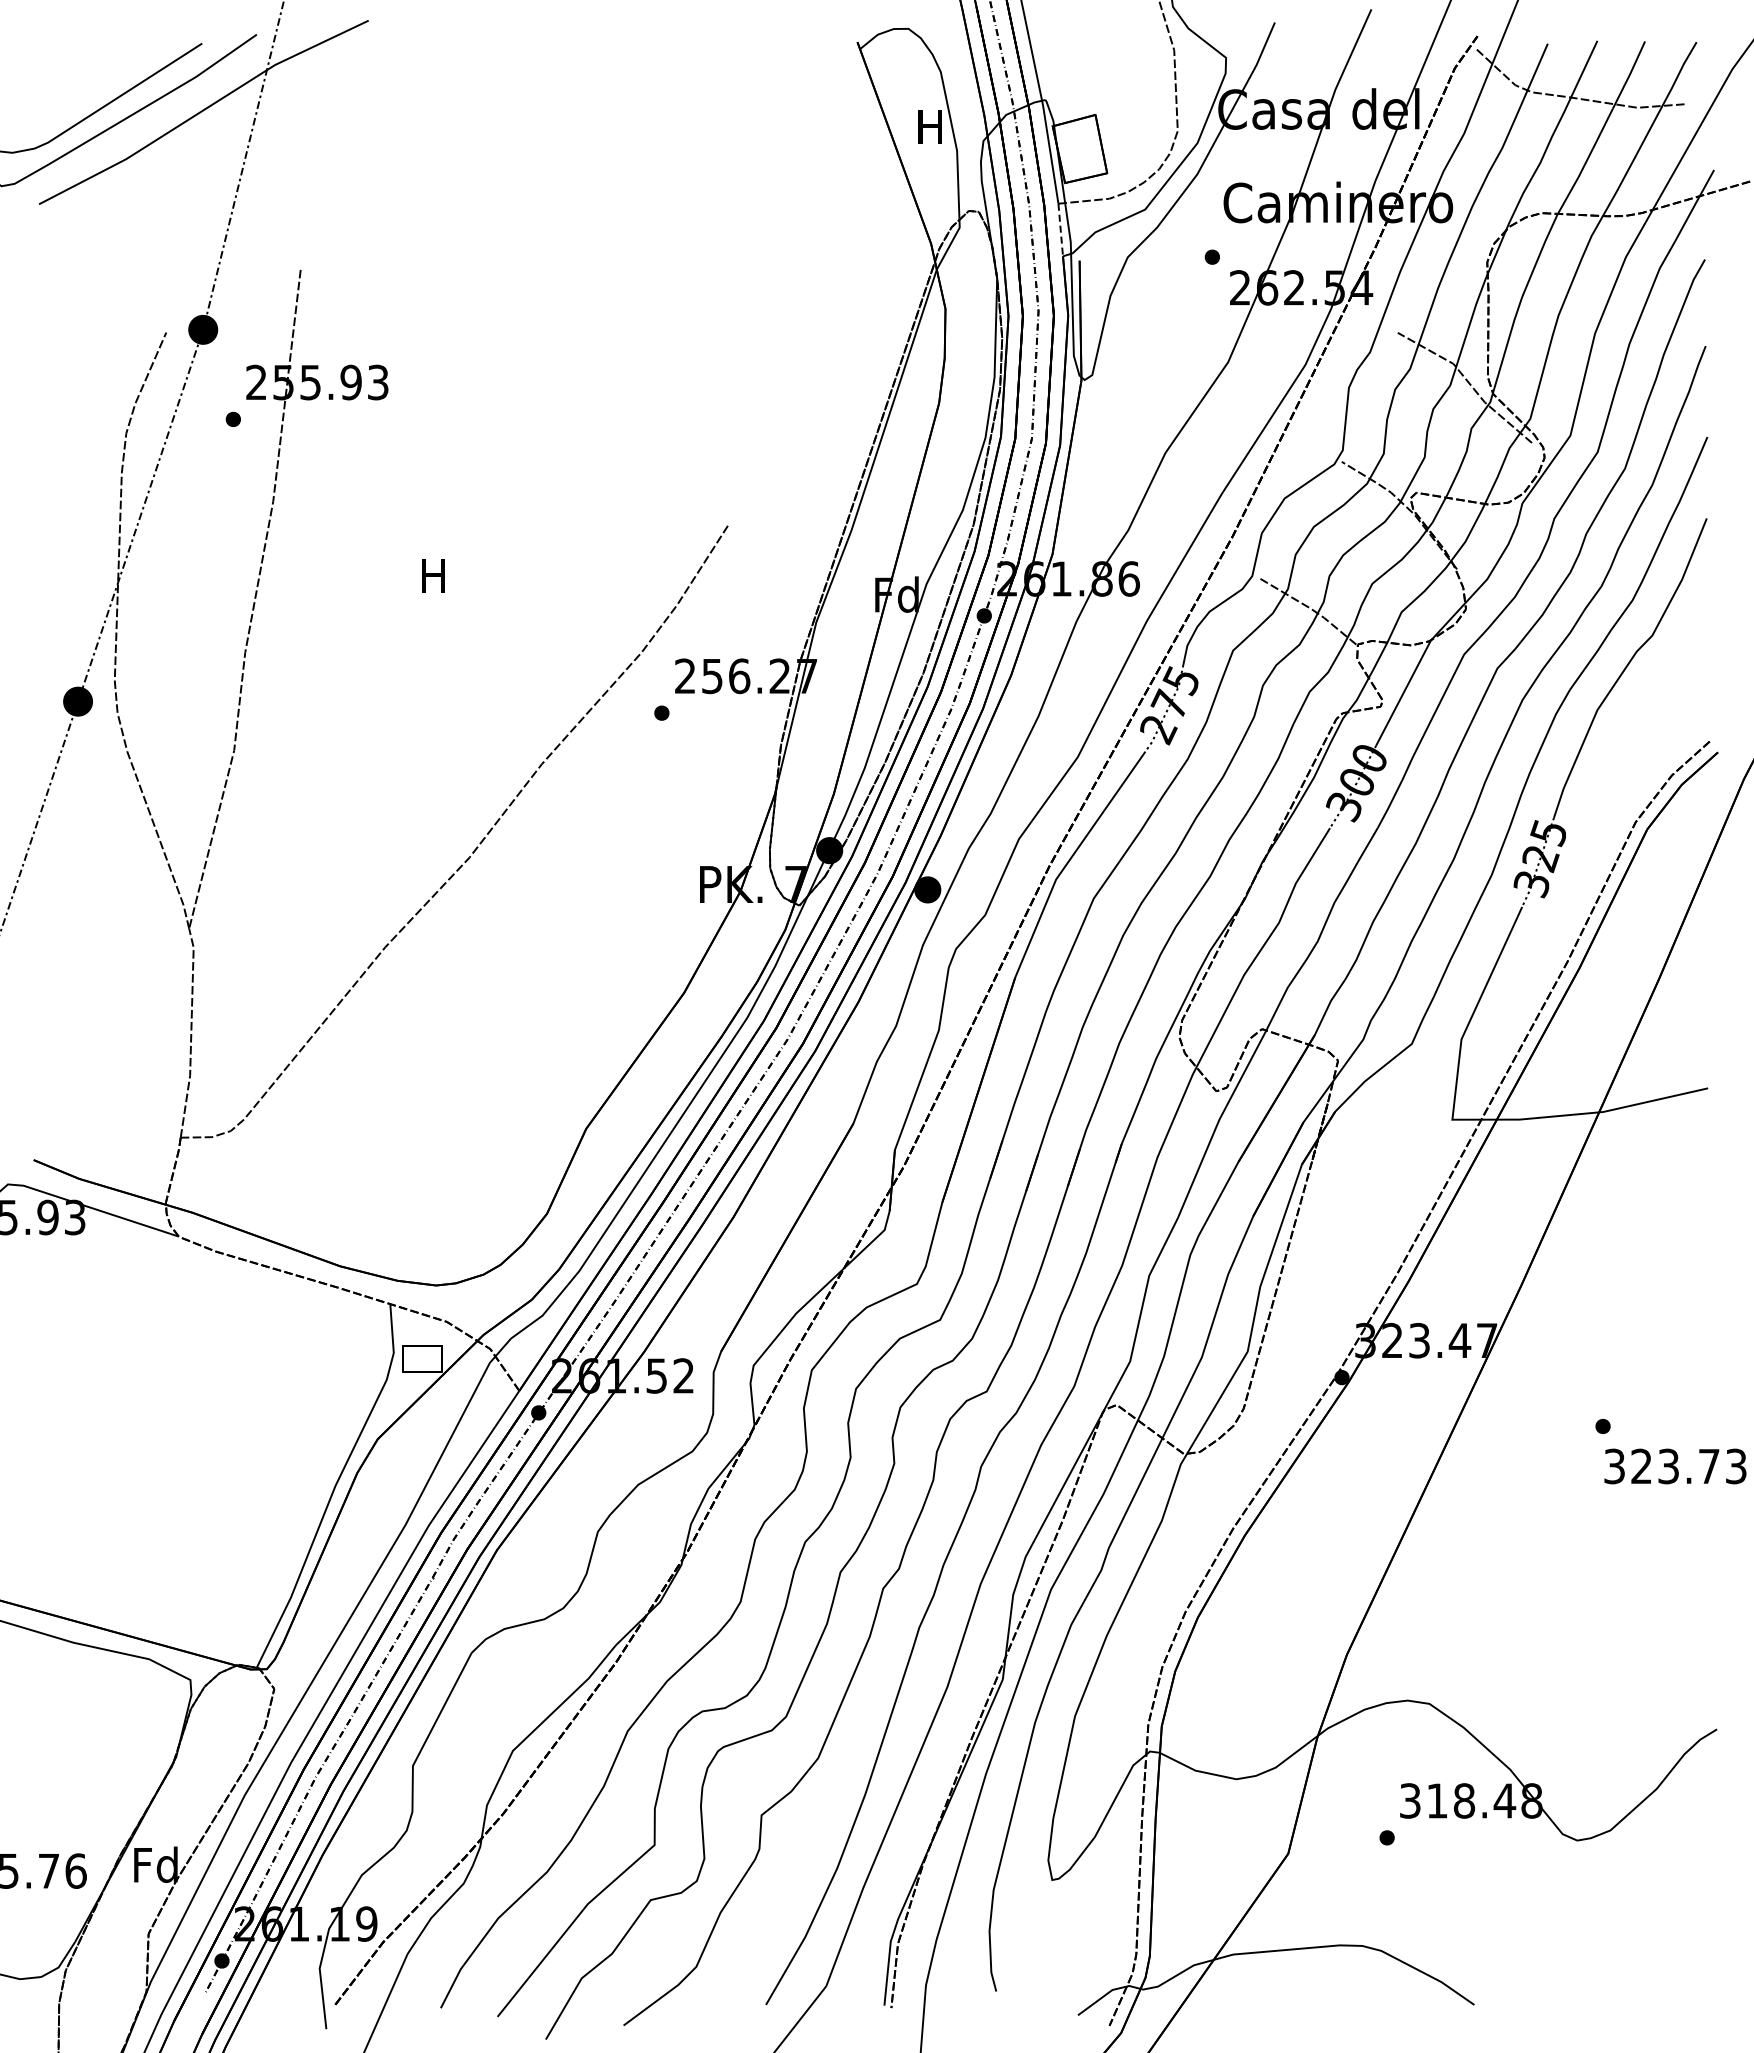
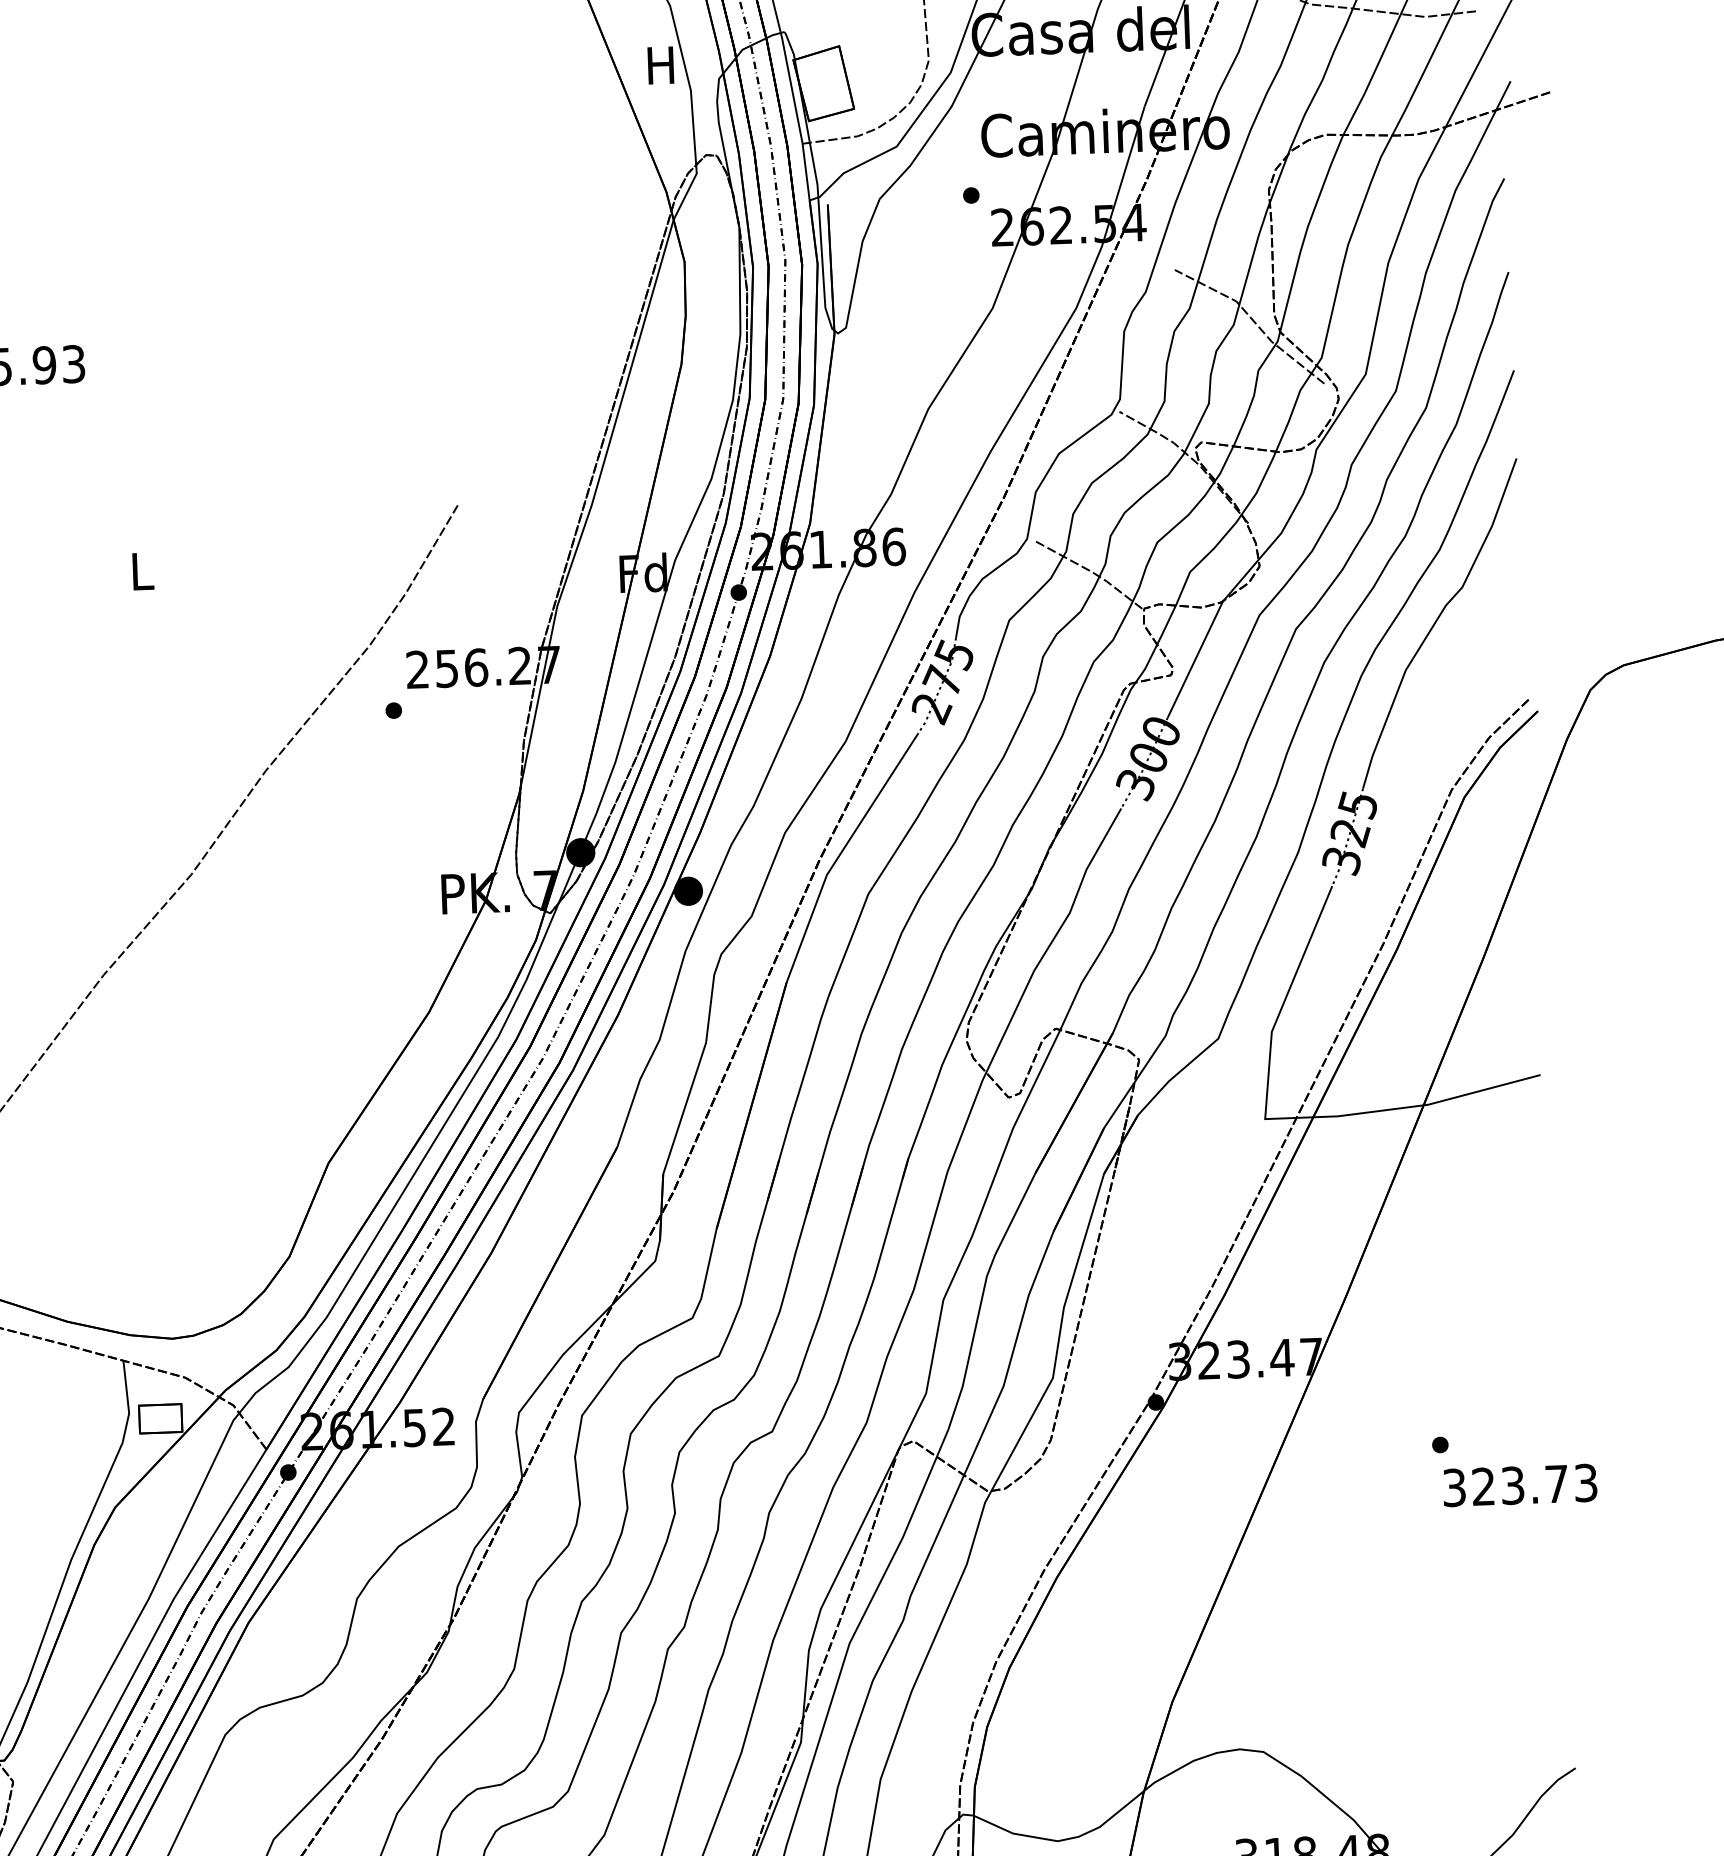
line: (1060, 230) -> (805, 172), dashed -> solid
text: (433, 575) -> (141, 570), H -> L

